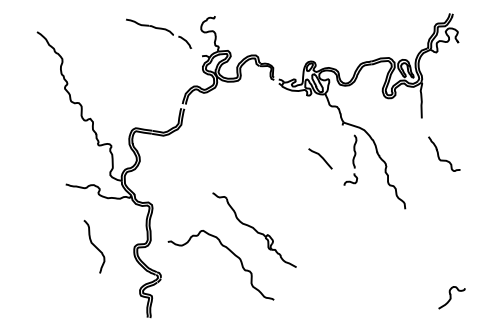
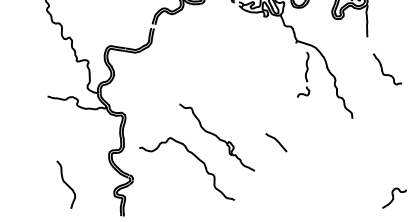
curve: (320, 157) -> (276, 141), moved
curve: (94, 246) -> (66, 184), moved

